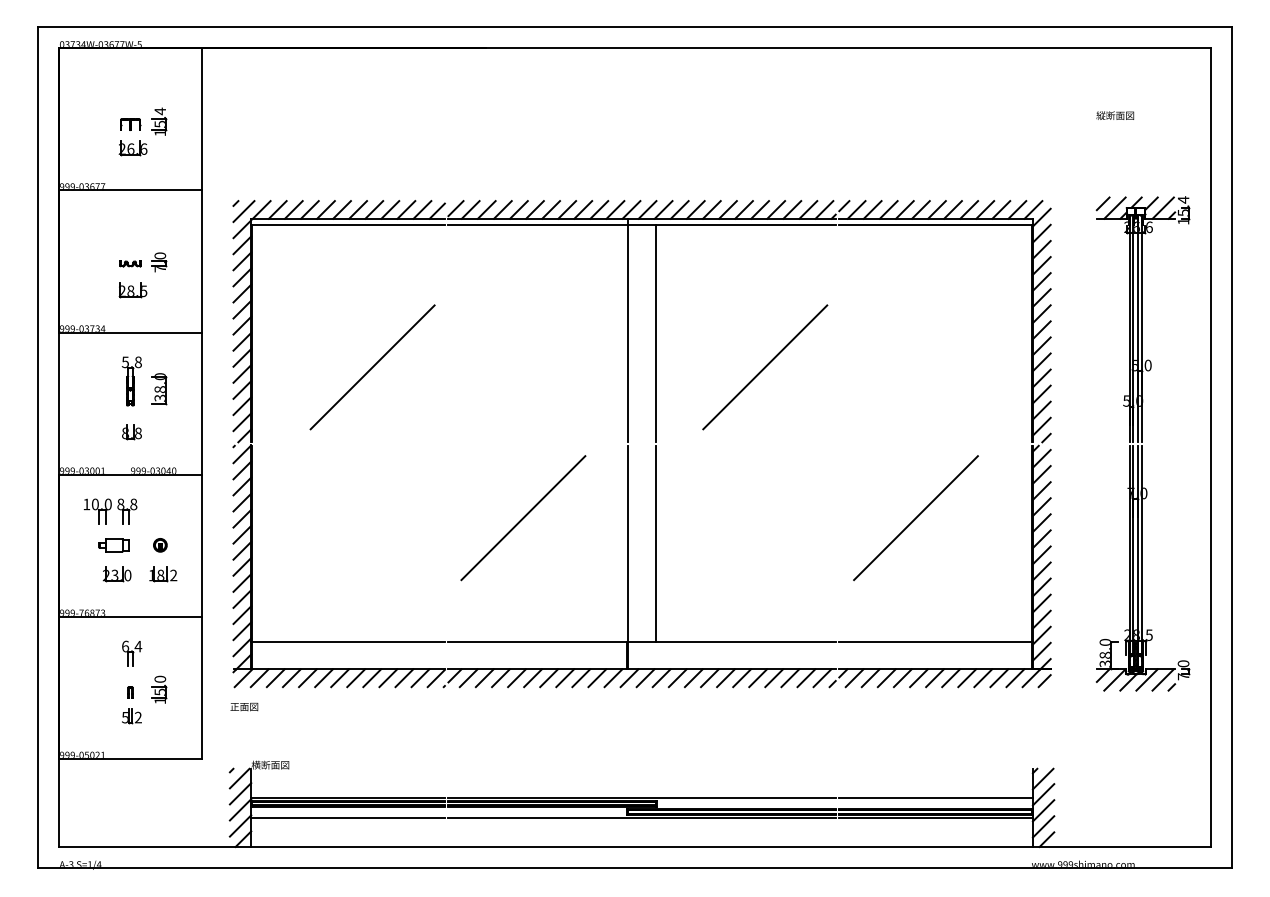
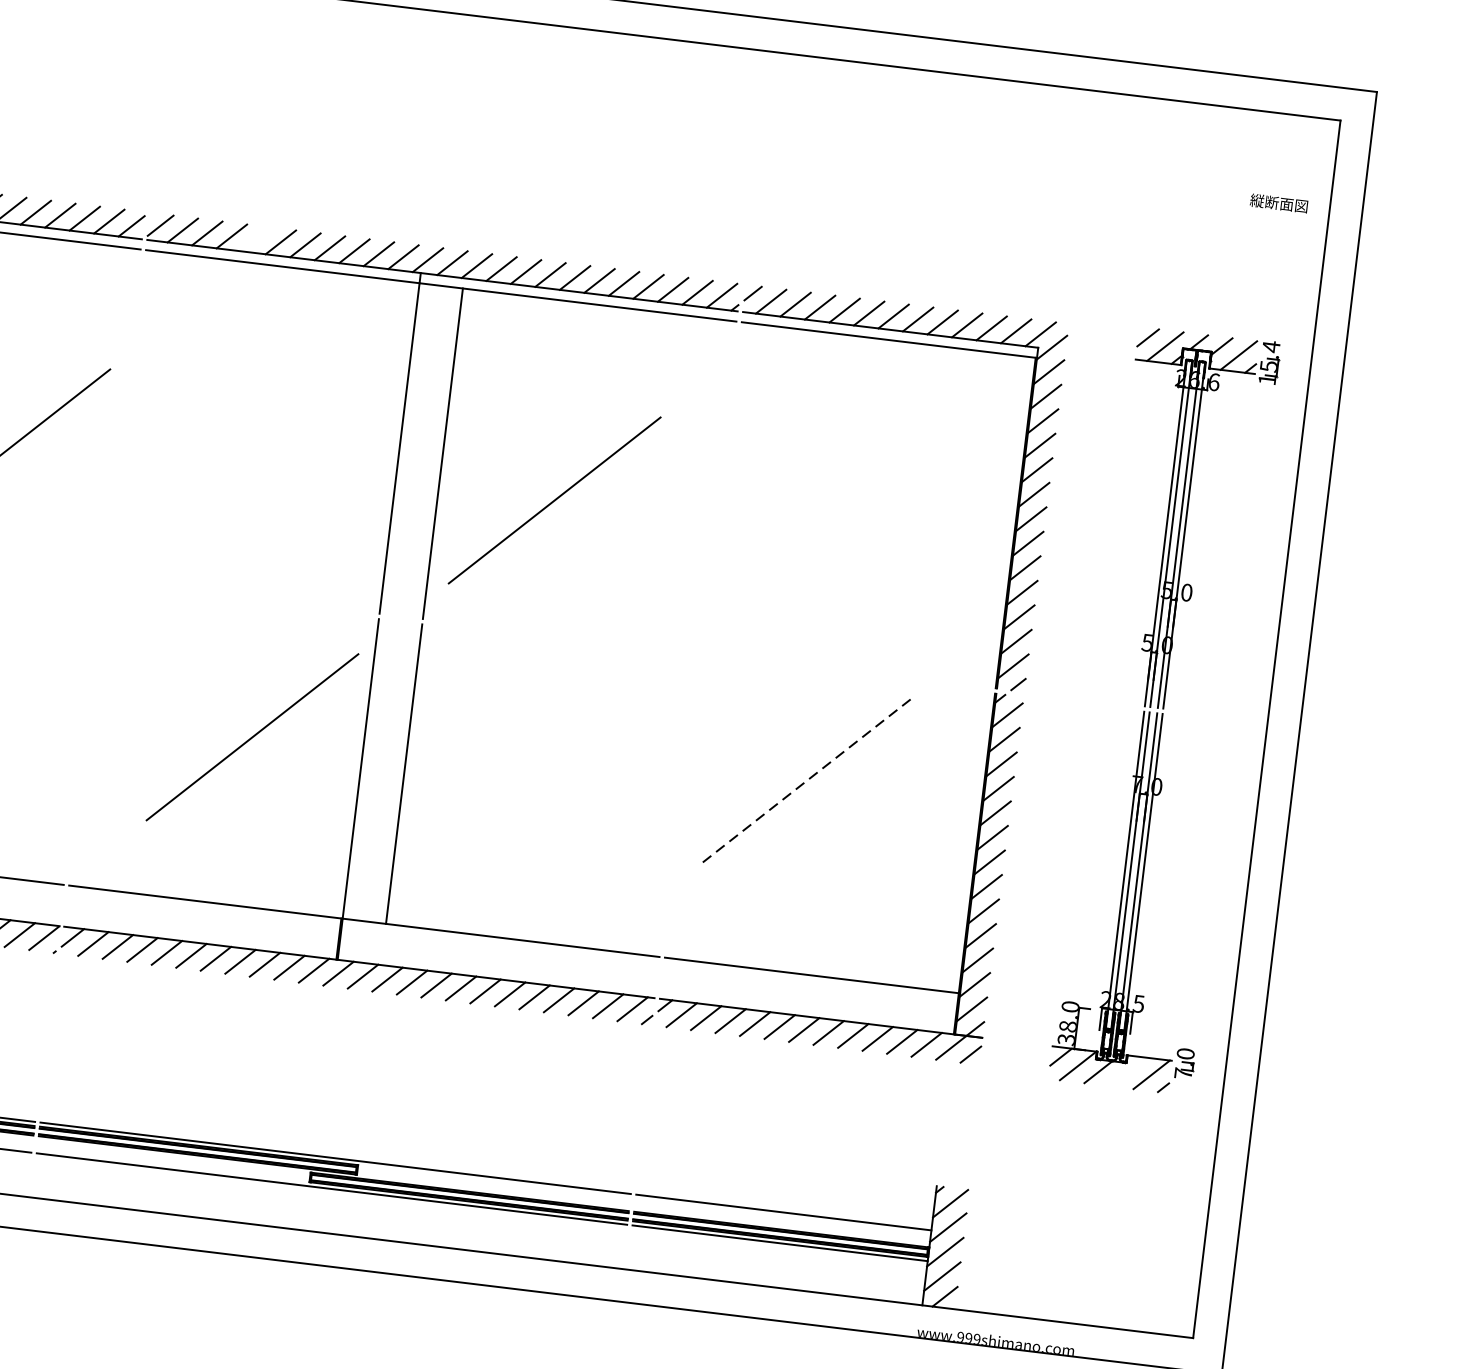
text: (1115, 115) -> (1279, 203), moved
line: (518, 209) -> (255, 238), removed
line: (765, 367) -> (555, 500), moved
line: (523, 518) -> (252, 737), moved
line: (916, 518) -> (805, 783), solid -> dashed
line: (1146, 679) -> (1126, 1070), removed

